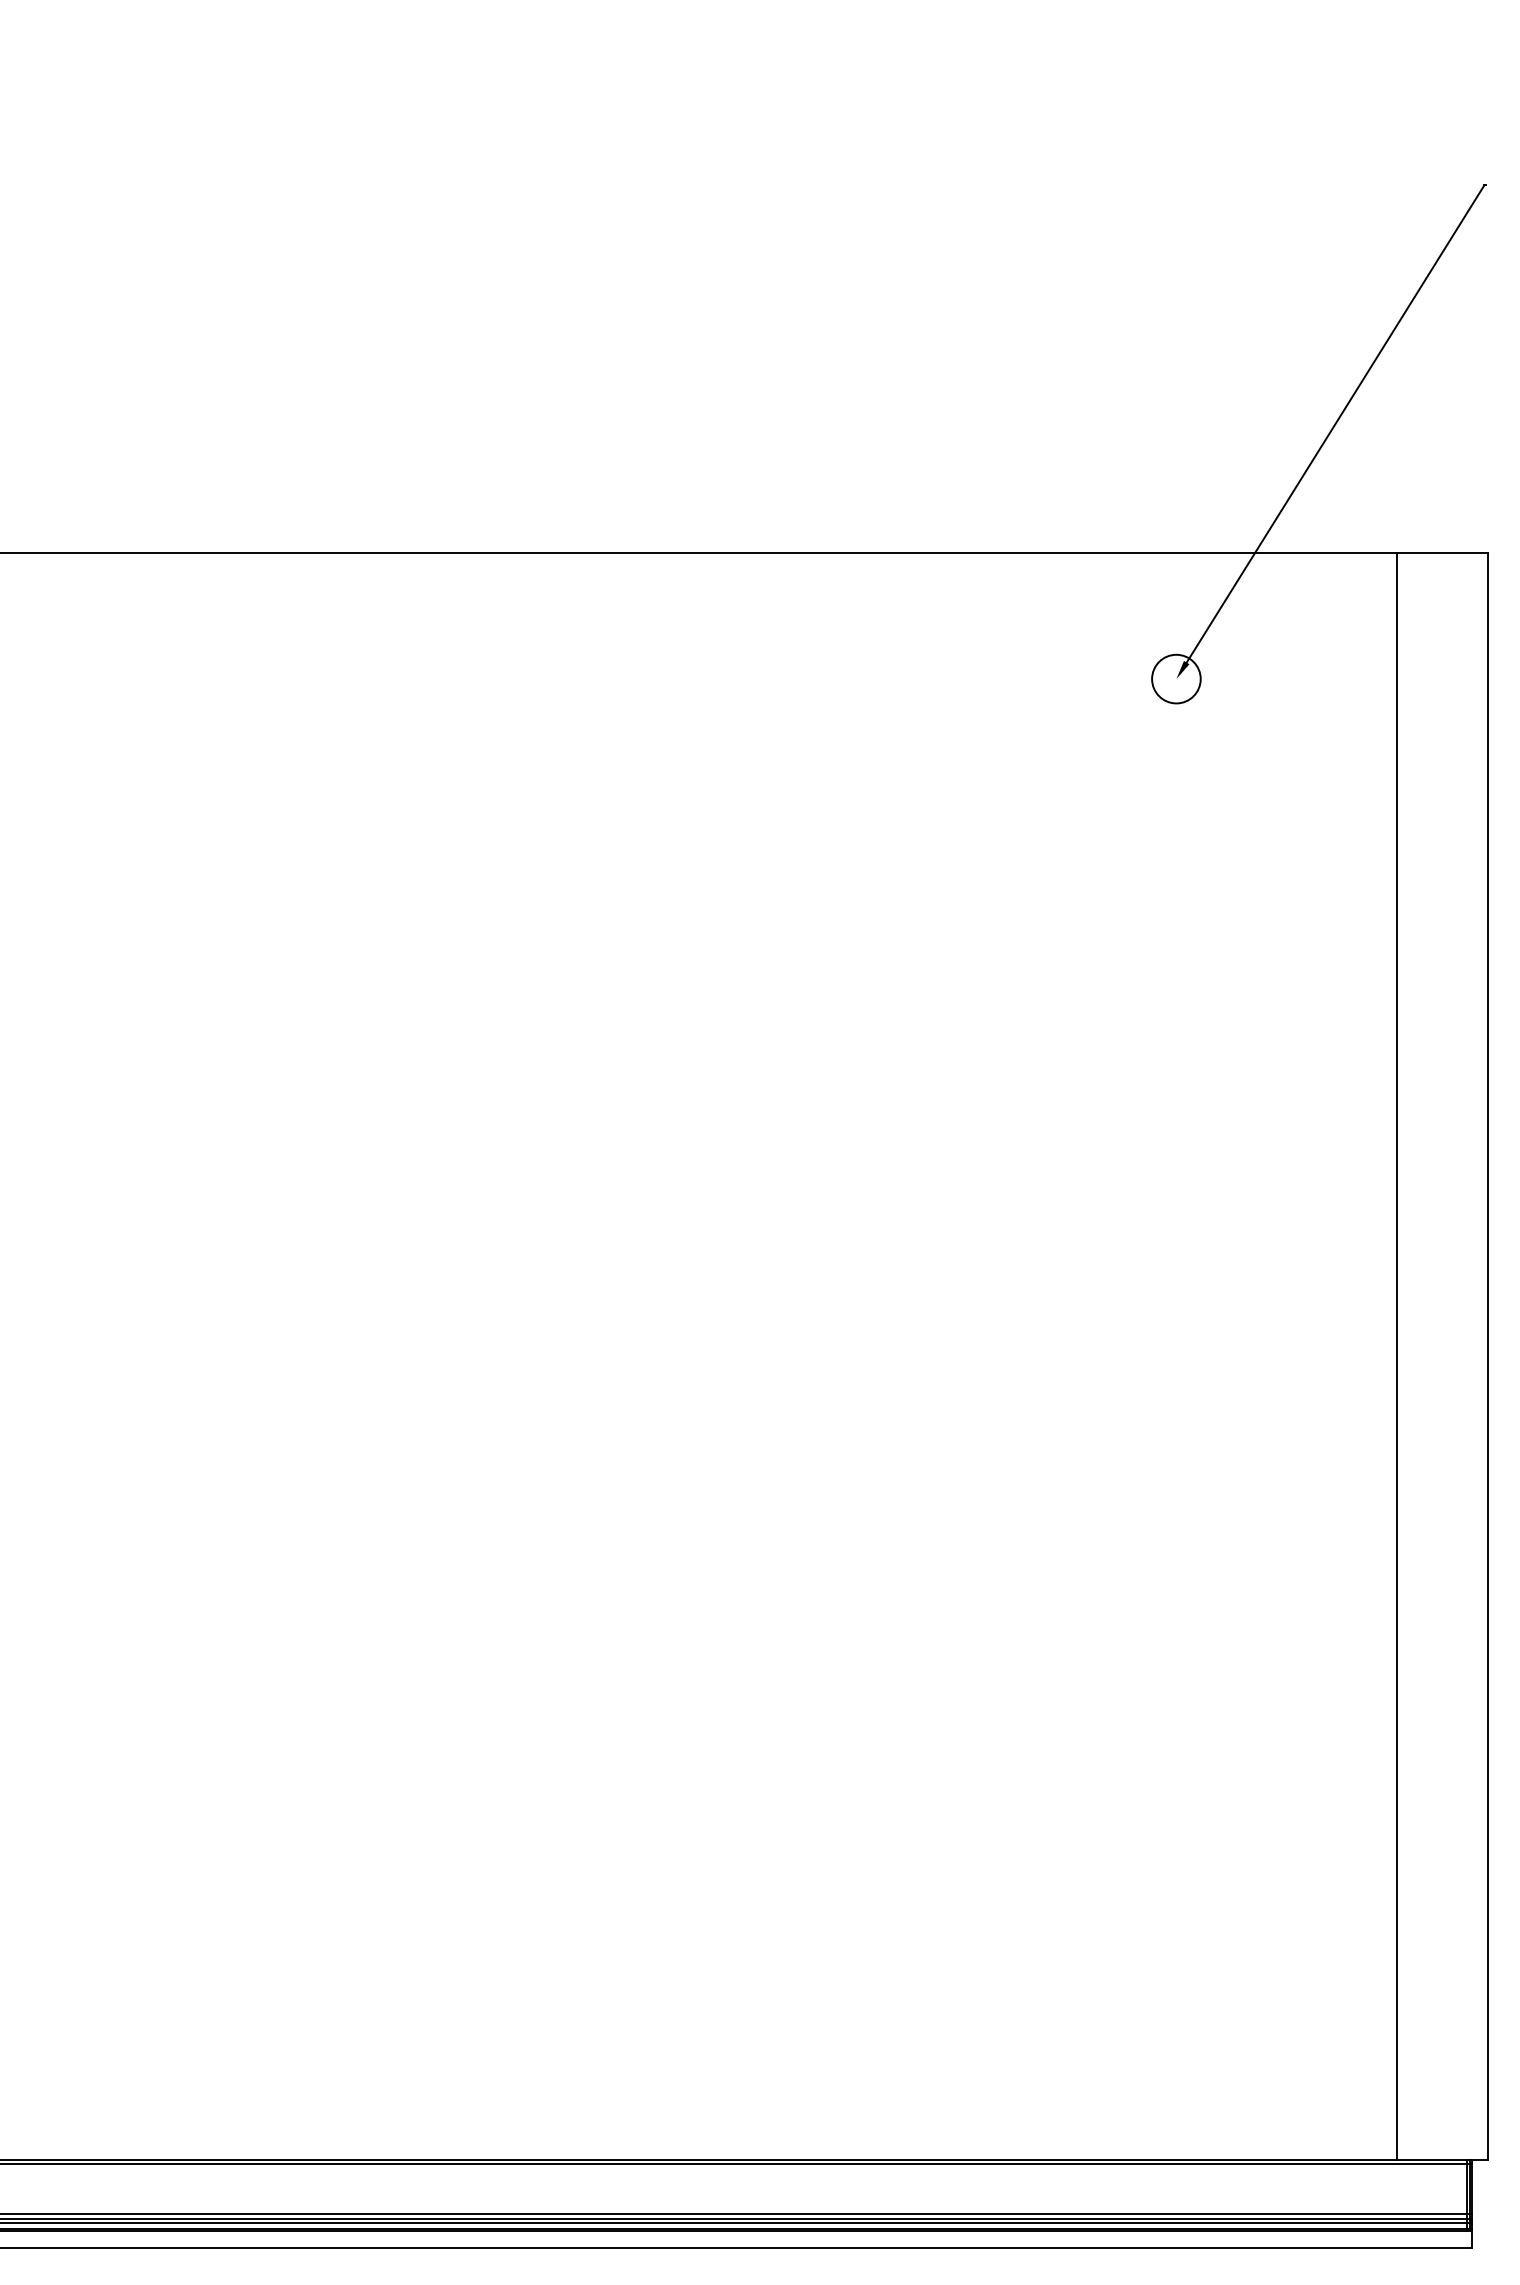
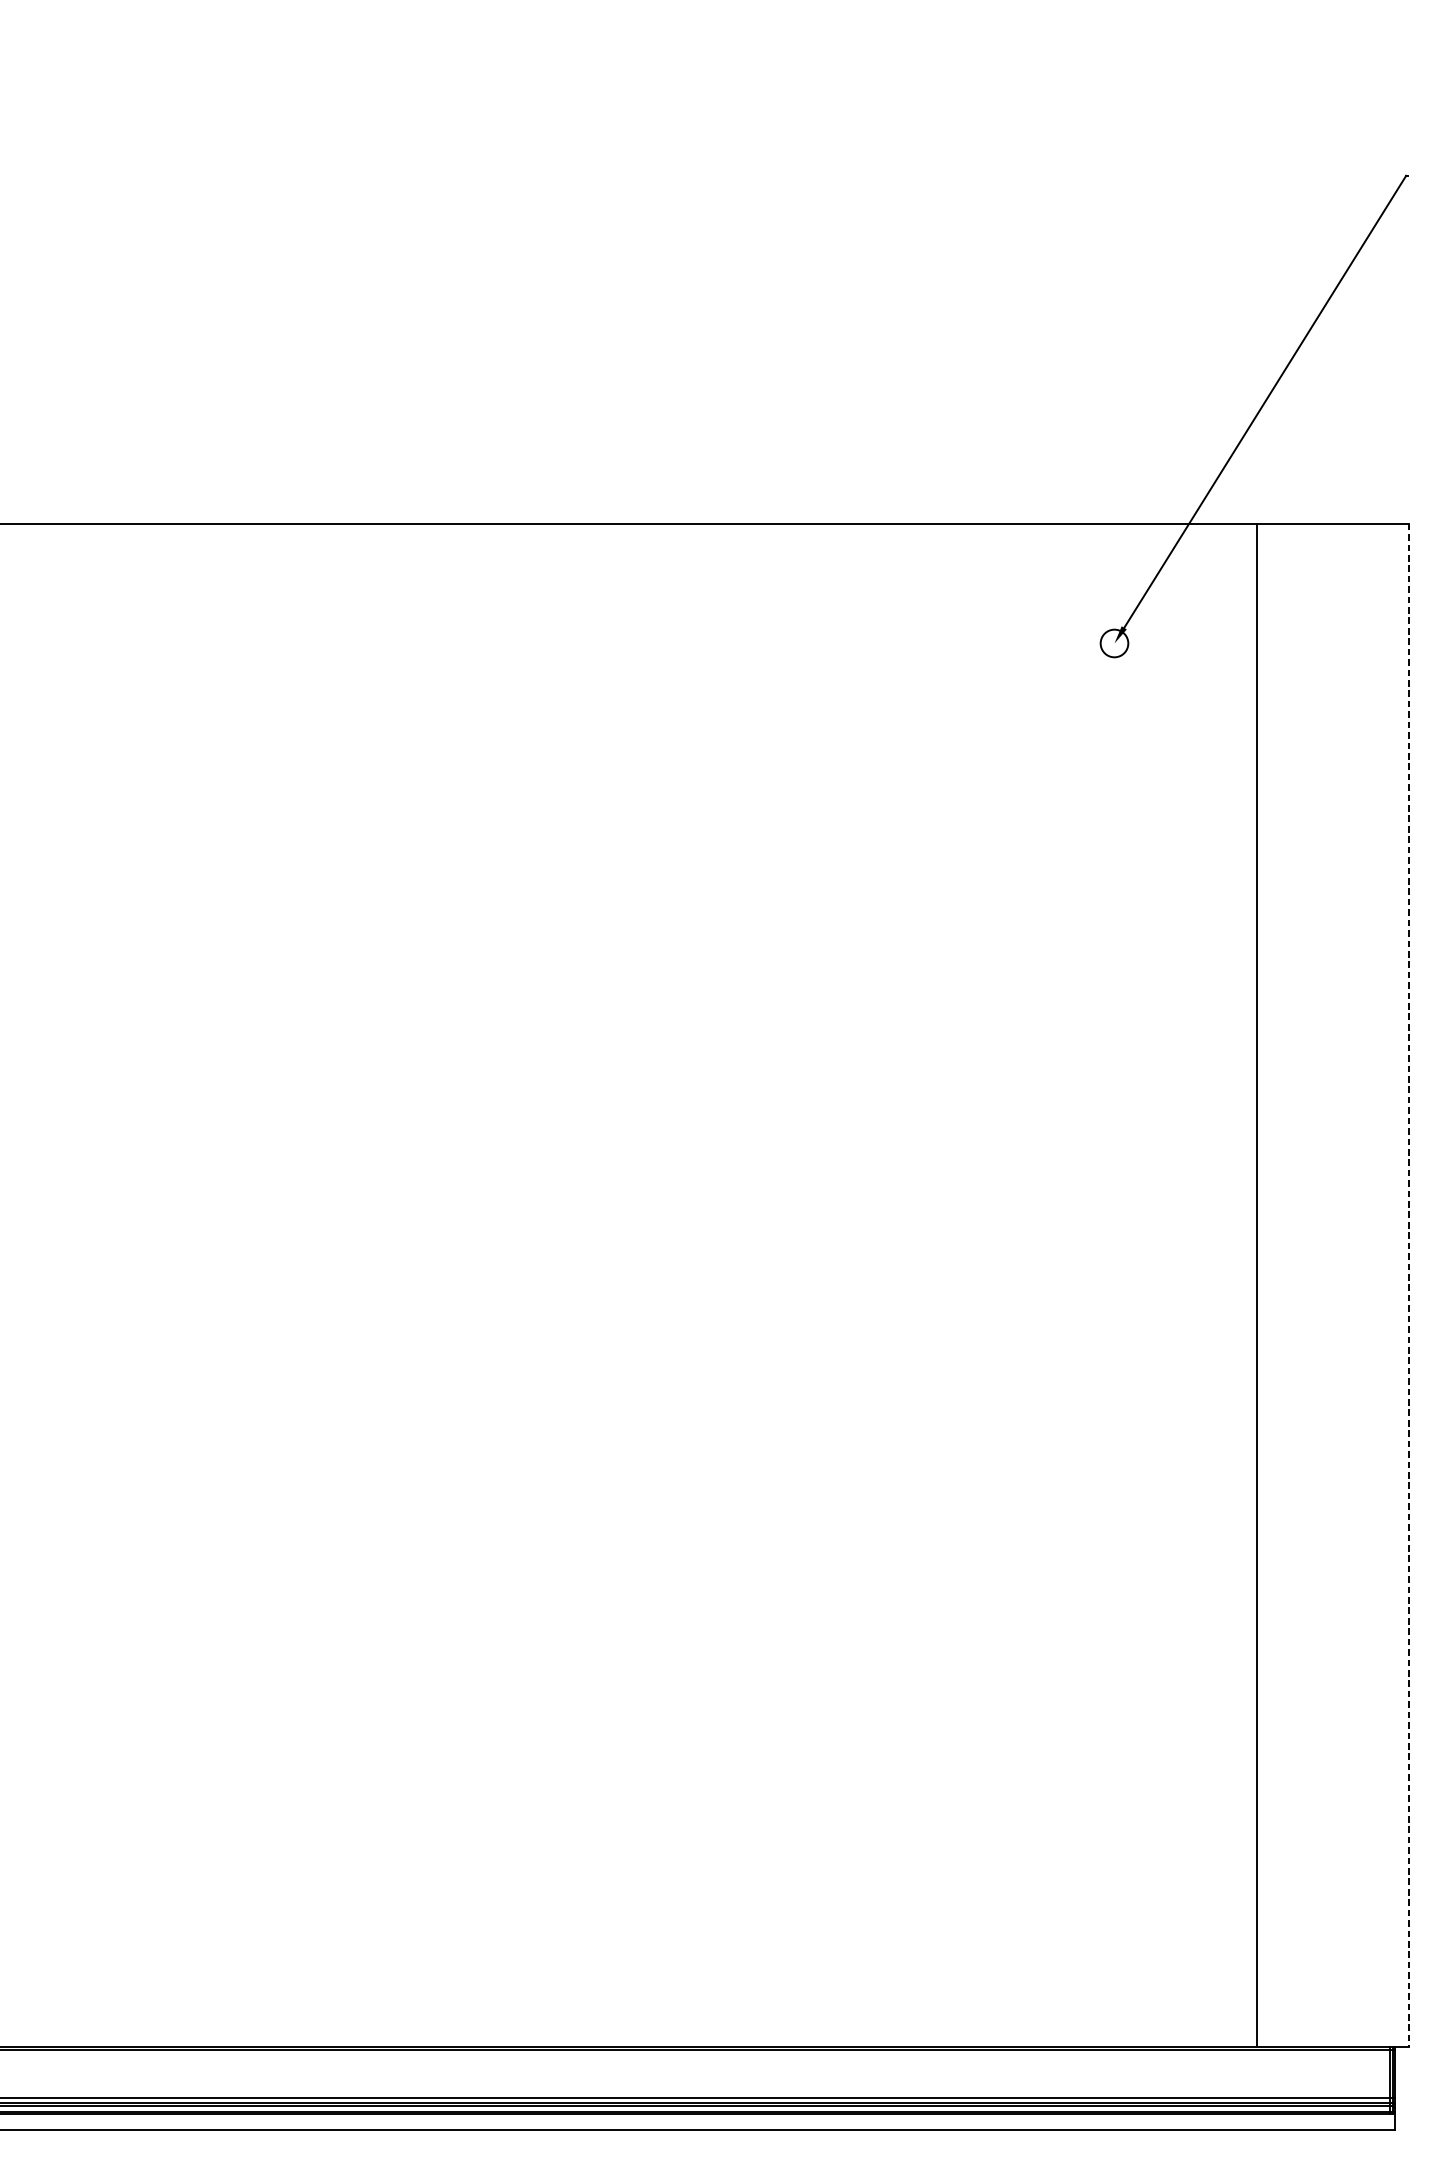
circle: (1176, 678) -> (1114, 642), size x0.6
line: (1396, 1356) -> (1256, 1285), moved
line: (1487, 1356) -> (1409, 1285), solid -> dashed

